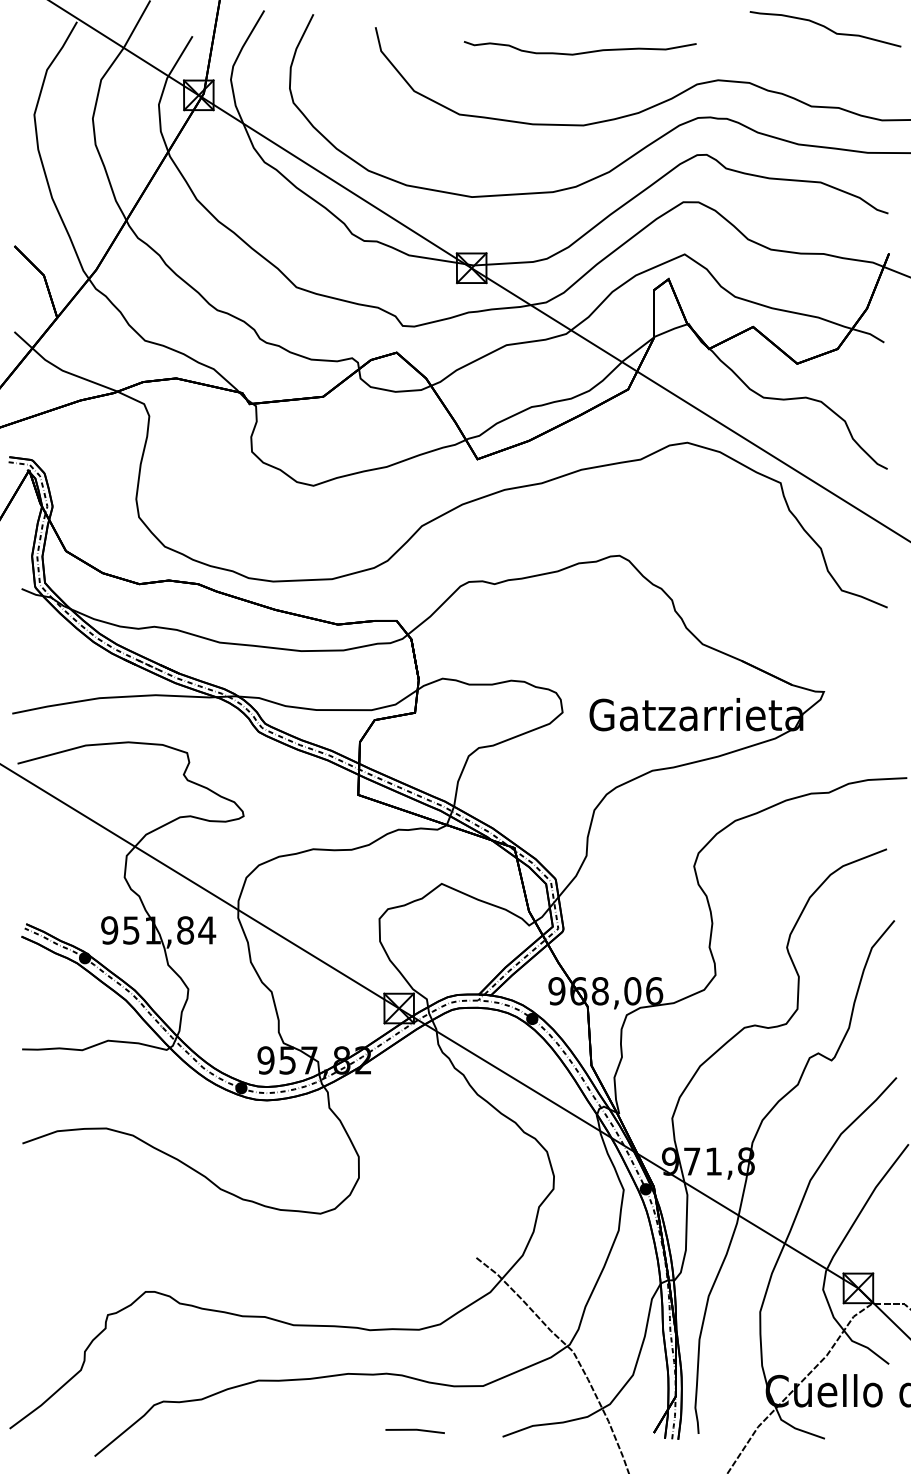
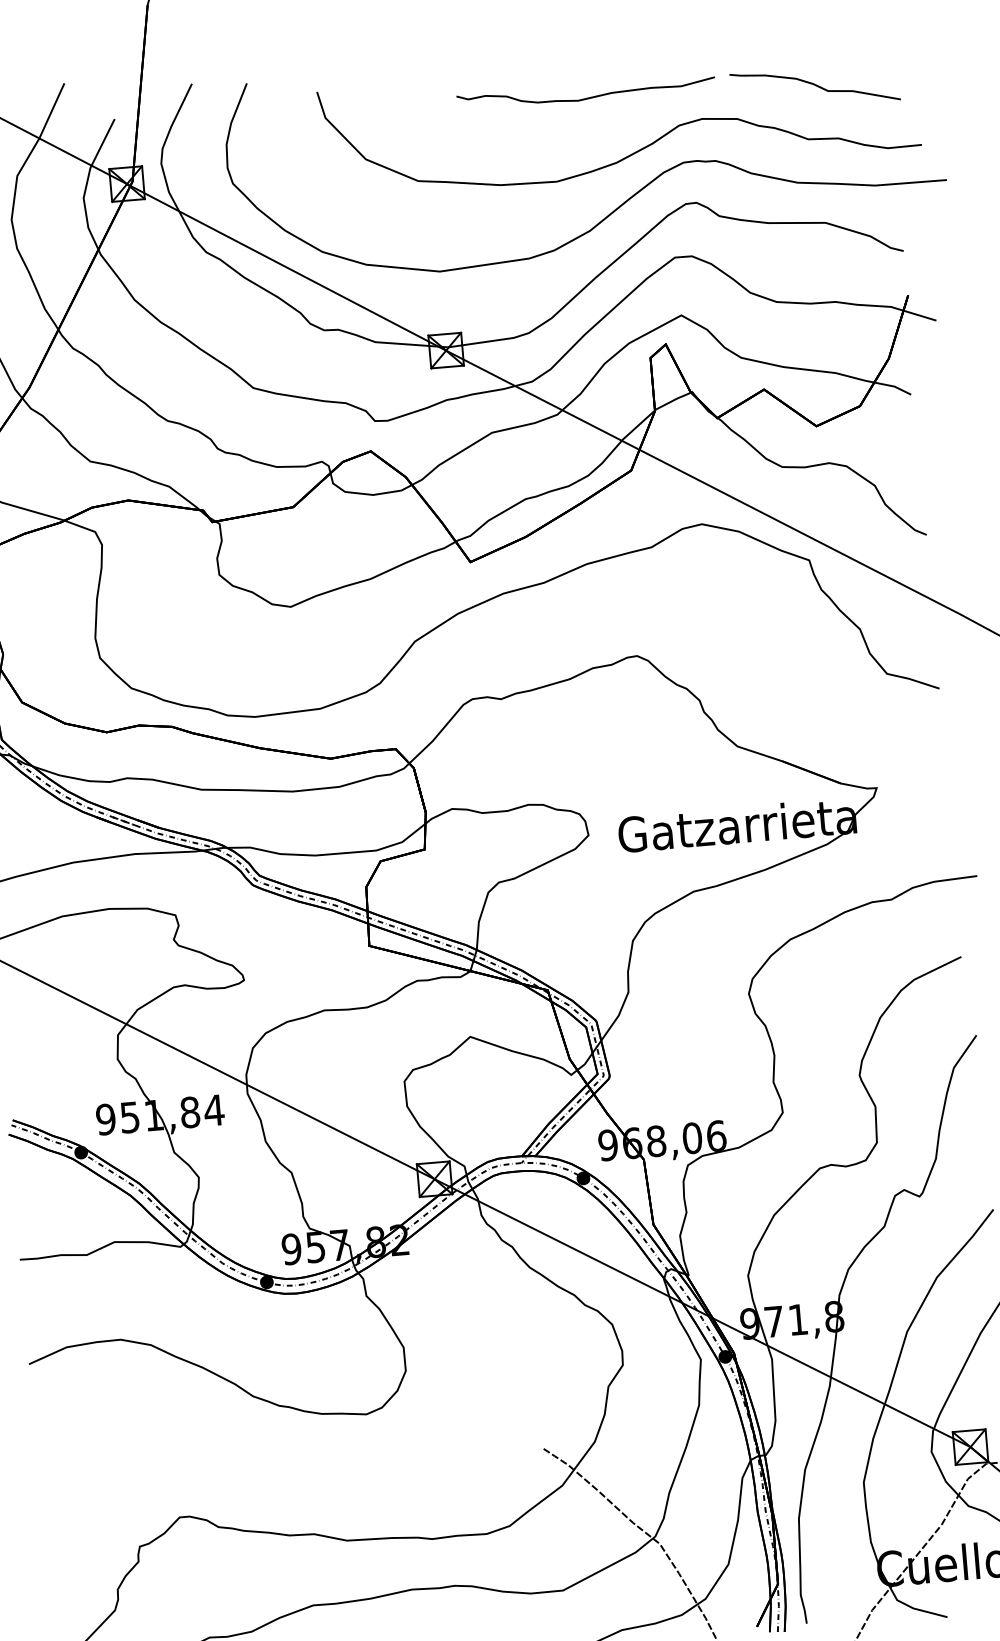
curve: (825, 28) -> (815, 86), moved
curve: (579, 52) -> (585, 97), moved

